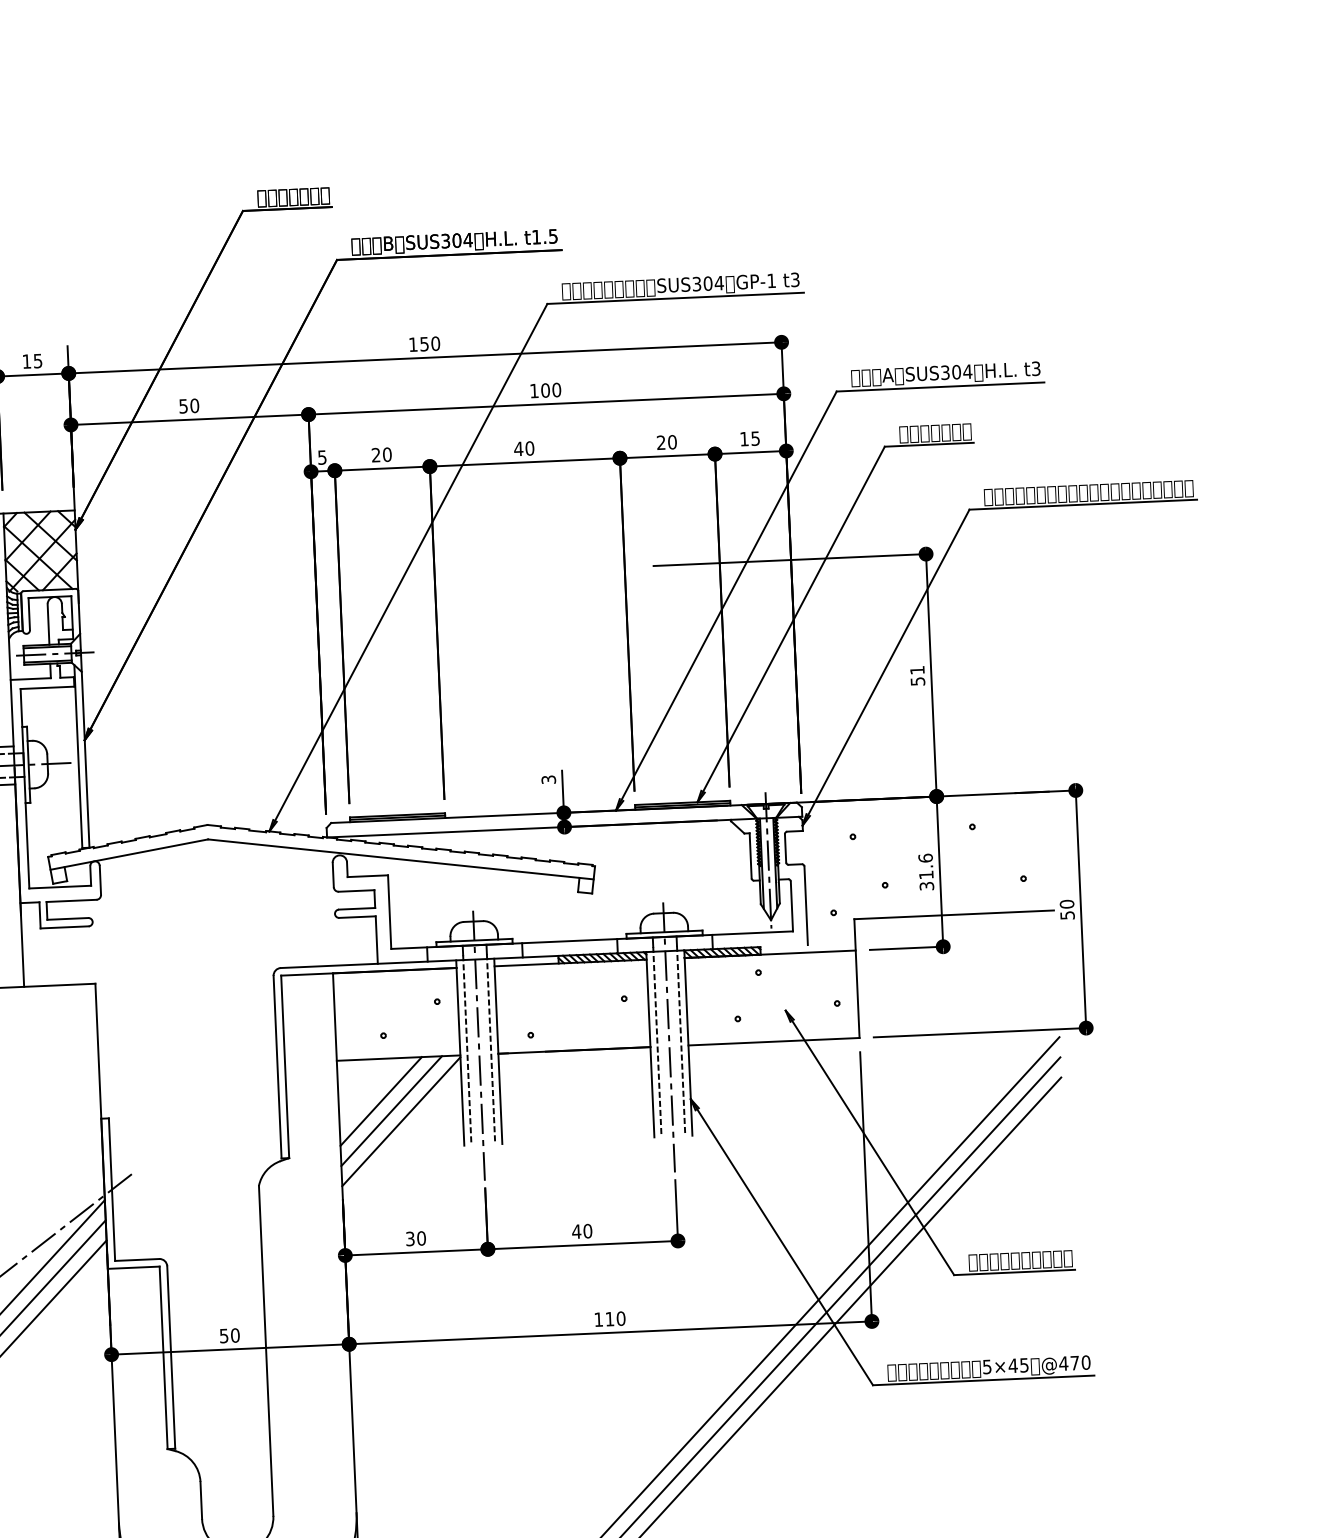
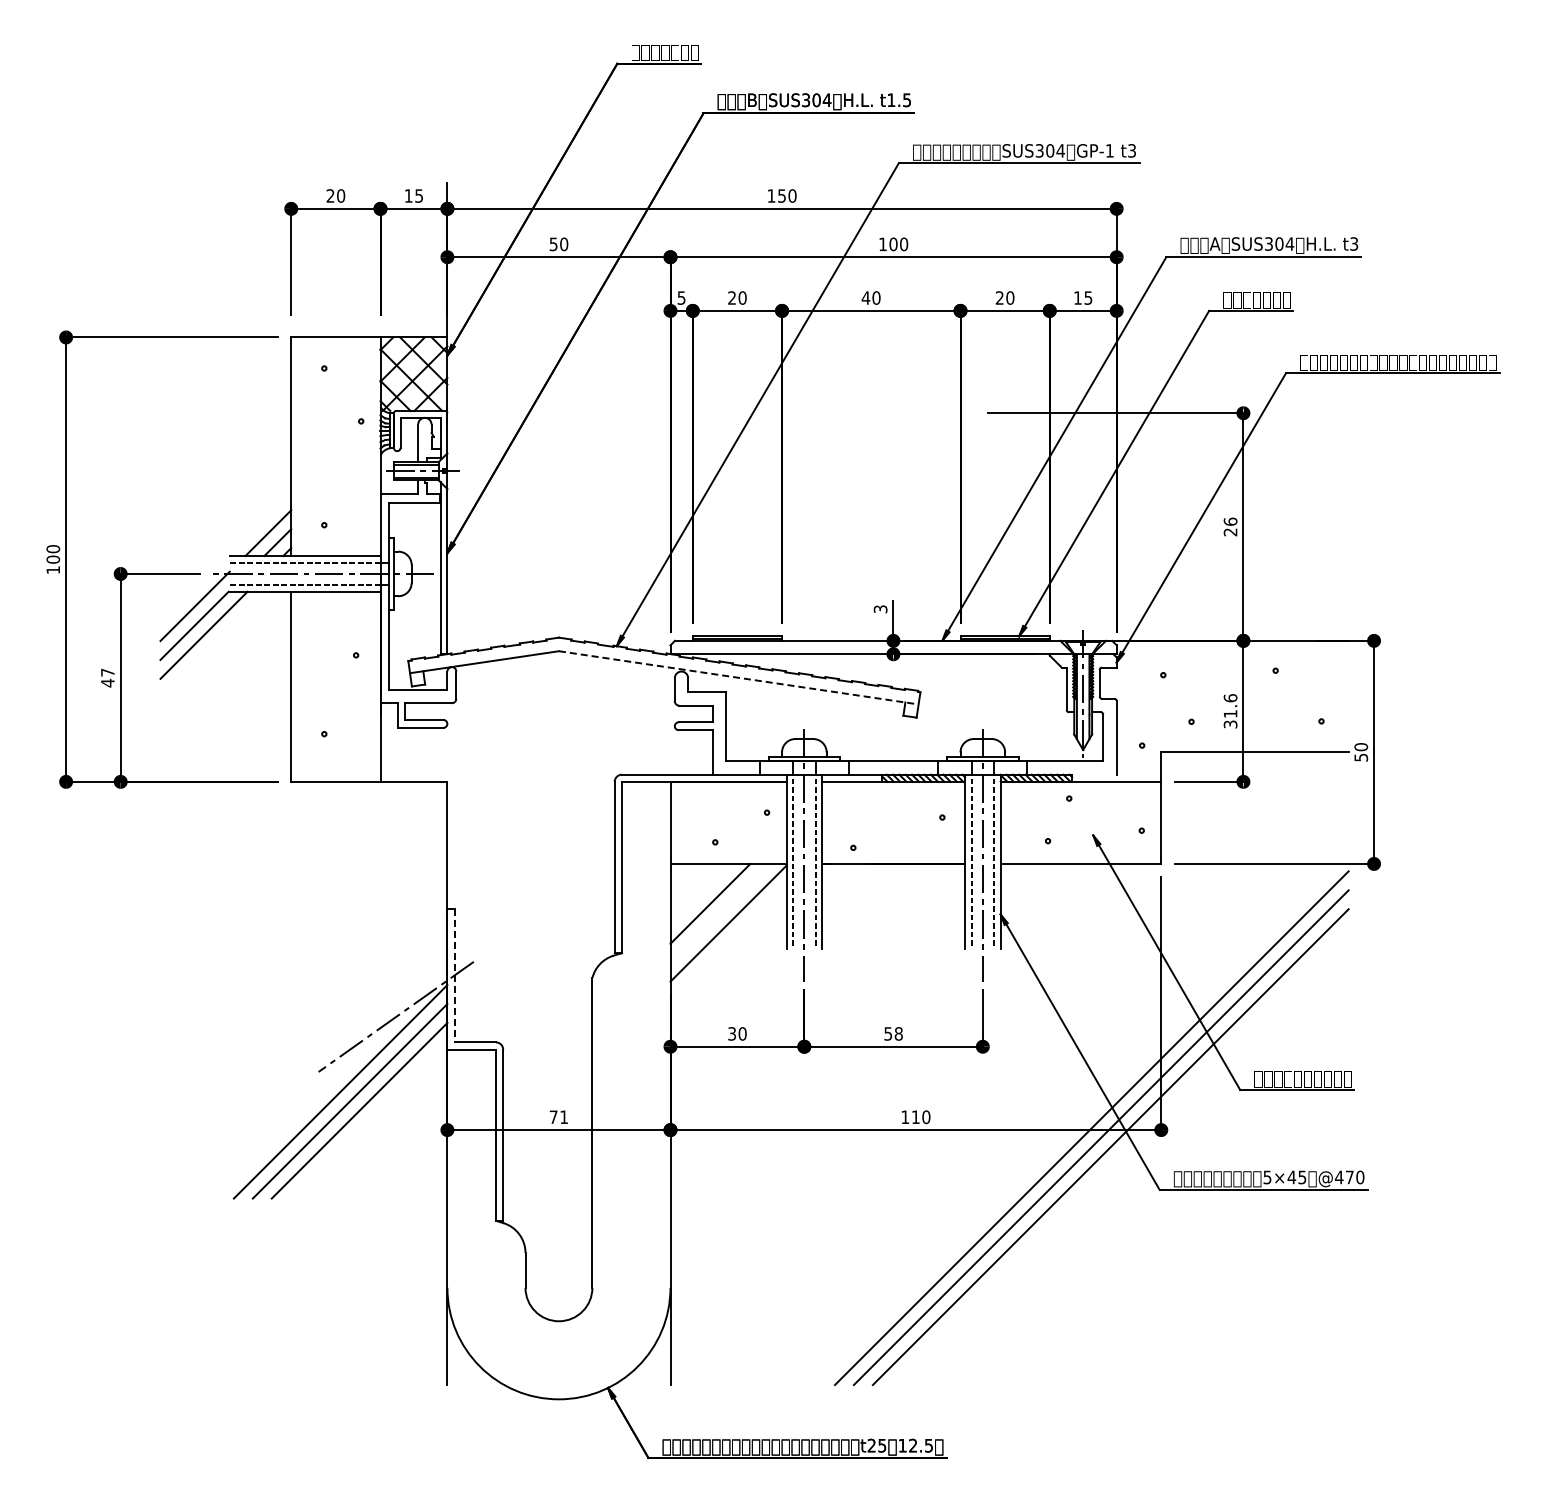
text: (917, 675) -> (1230, 526), 51 -> 26
line: (400, 859) -> (738, 677), solid -> dashed
line: (391, 1110) -> (719, 912), removed
line: (111, 1189) -> (454, 975), solid -> dashed
text: (581, 1231) -> (892, 1033), 40 -> 58
text: (229, 1336) -> (558, 1117), 50 -> 71

